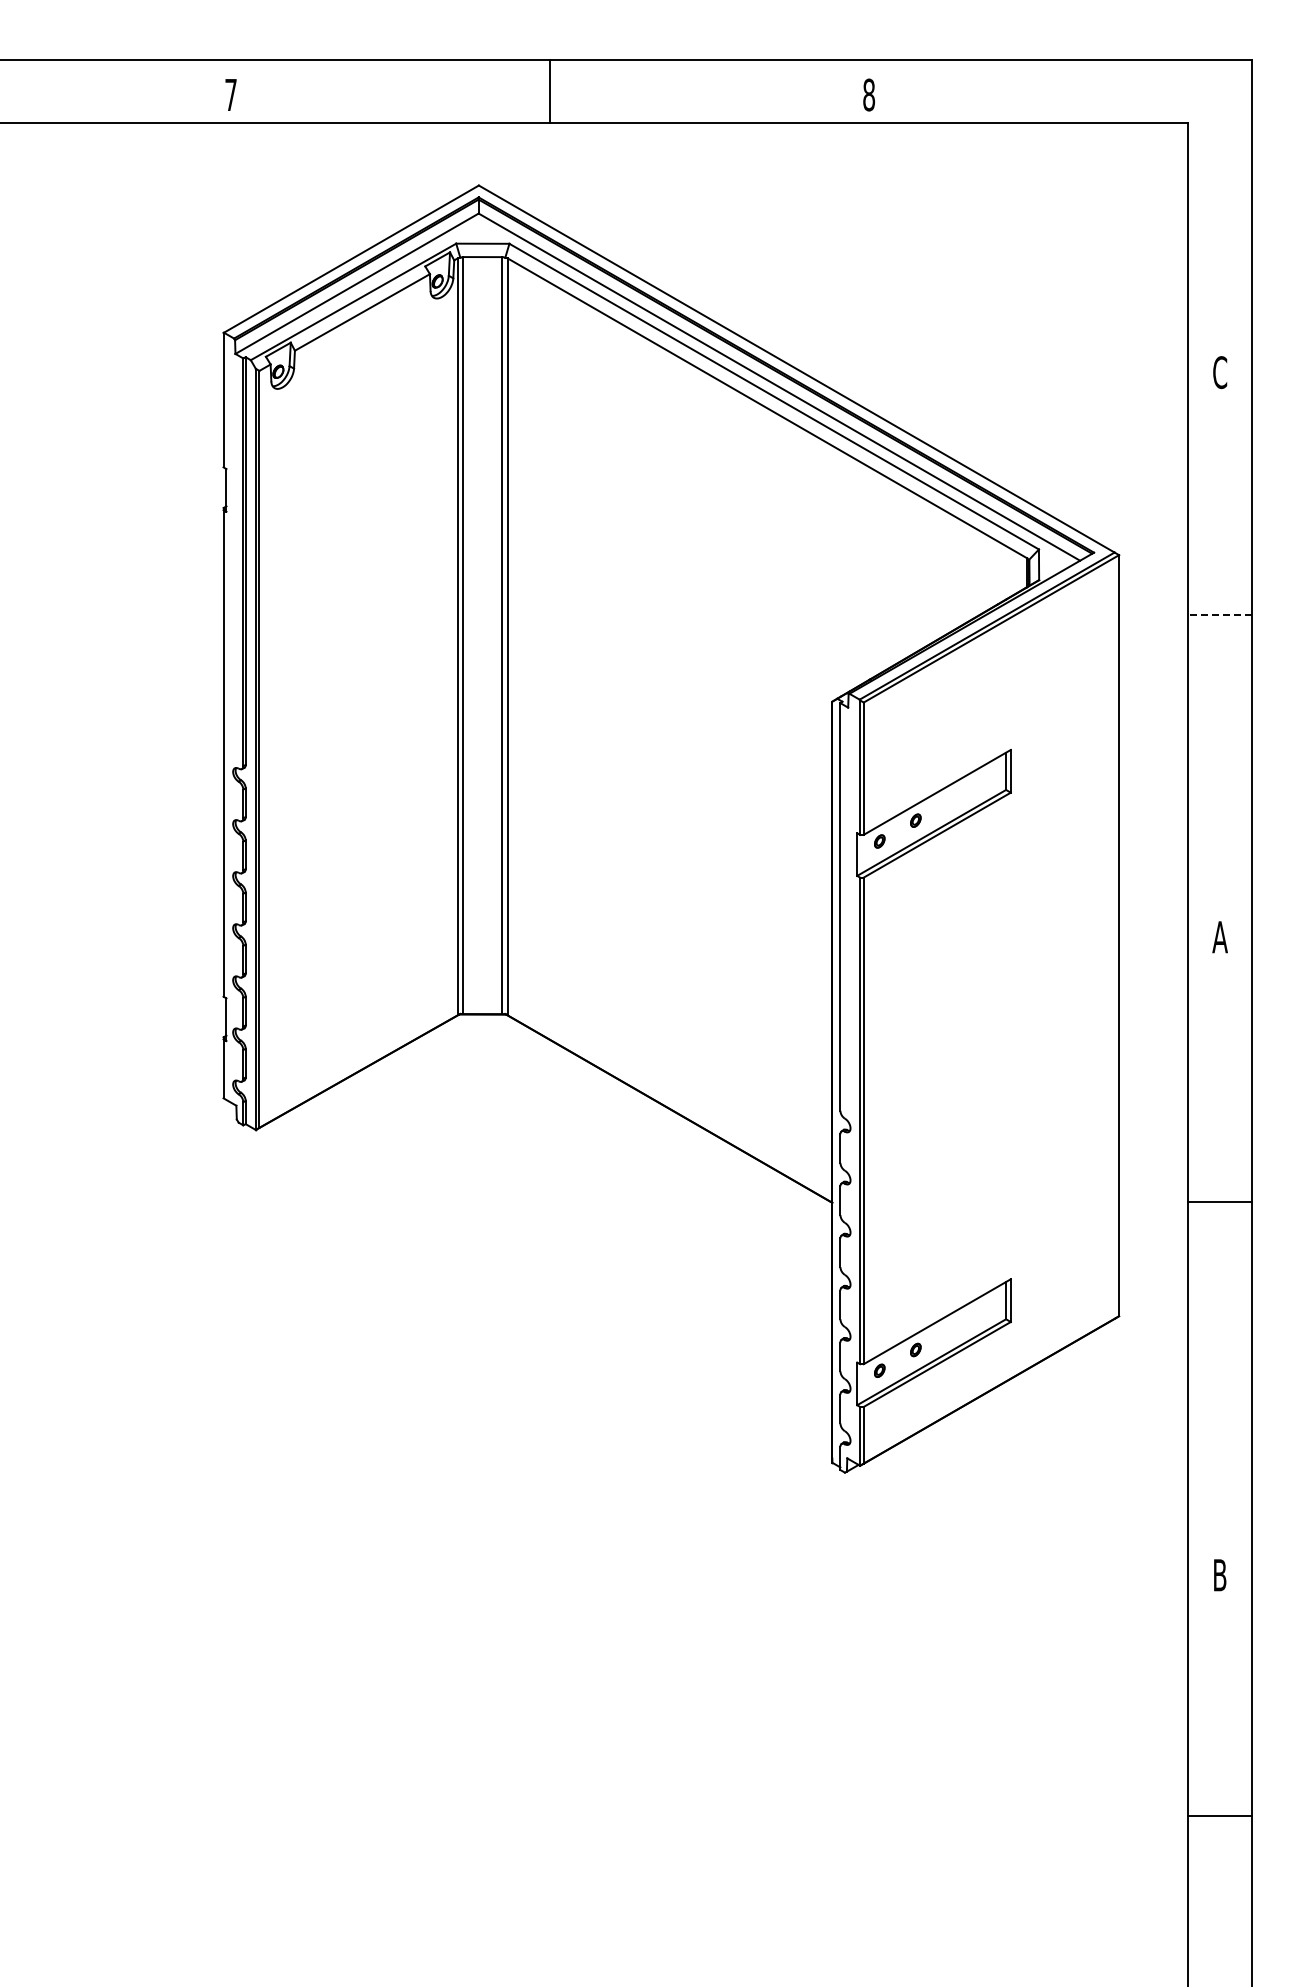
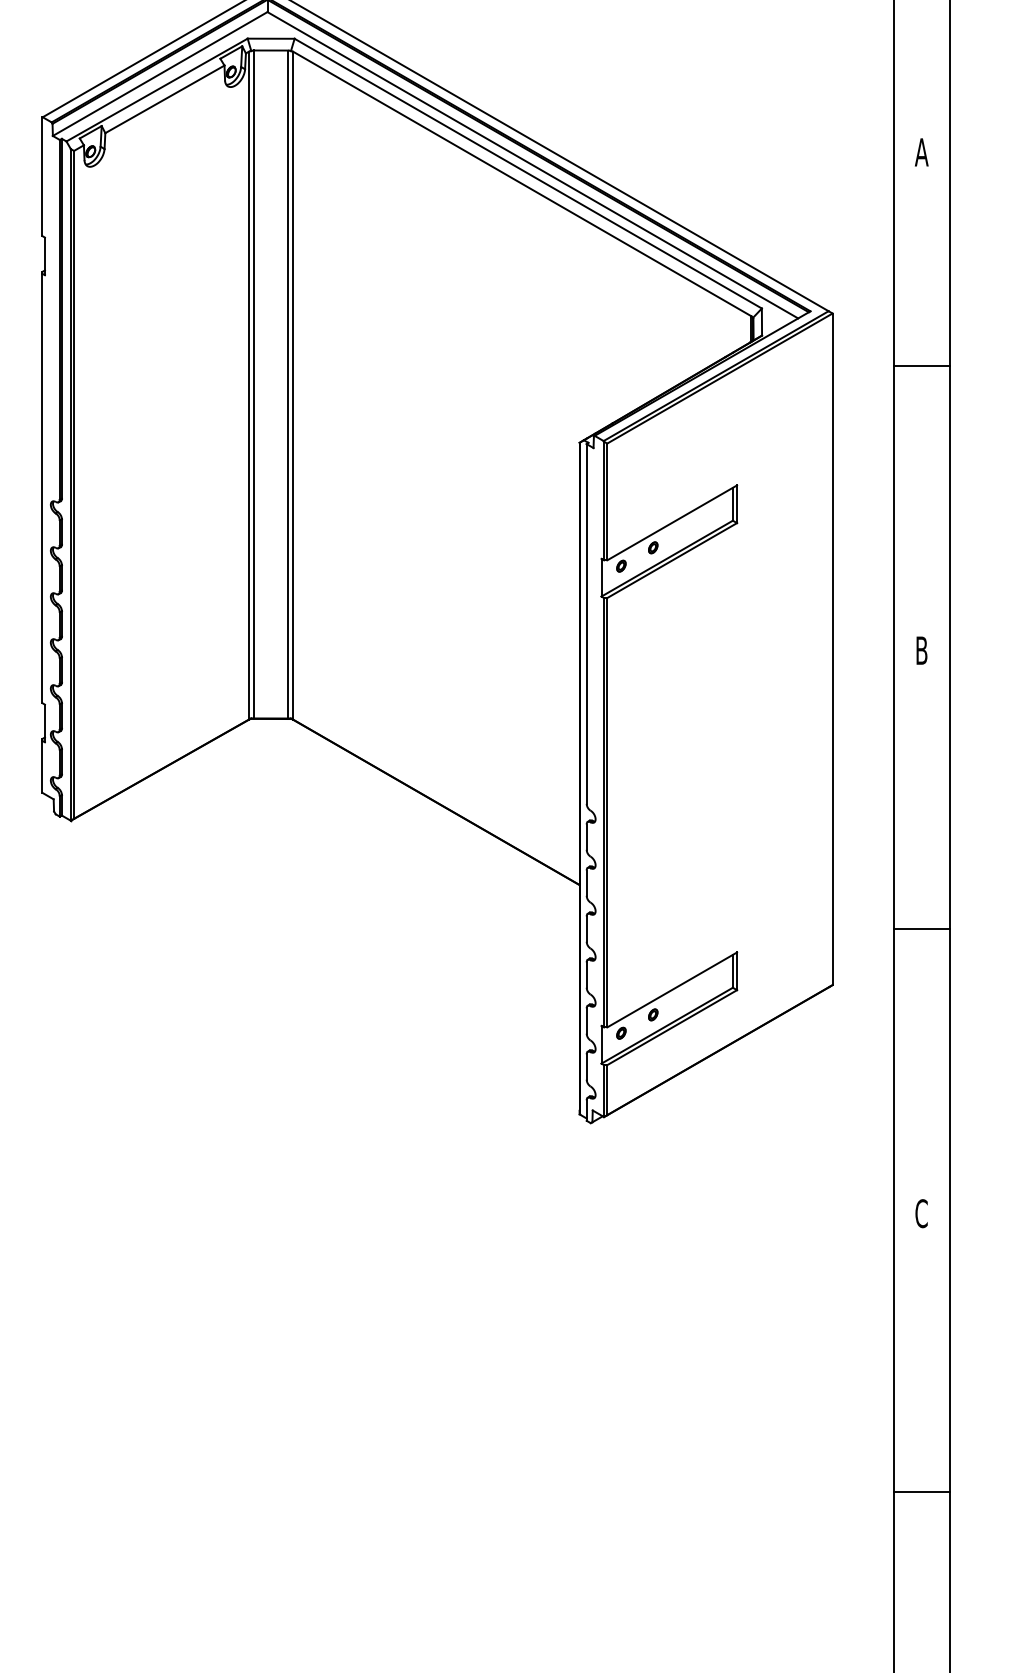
text: (1219, 372) -> (921, 152), C -> A
line: (1220, 614) -> (922, 365), dashed -> solid
text: (1219, 937) -> (921, 650), A -> B
line: (1220, 1201) -> (922, 928), moved
text: (1219, 1574) -> (921, 1212), B -> C
line: (1220, 1815) -> (922, 1491), moved

